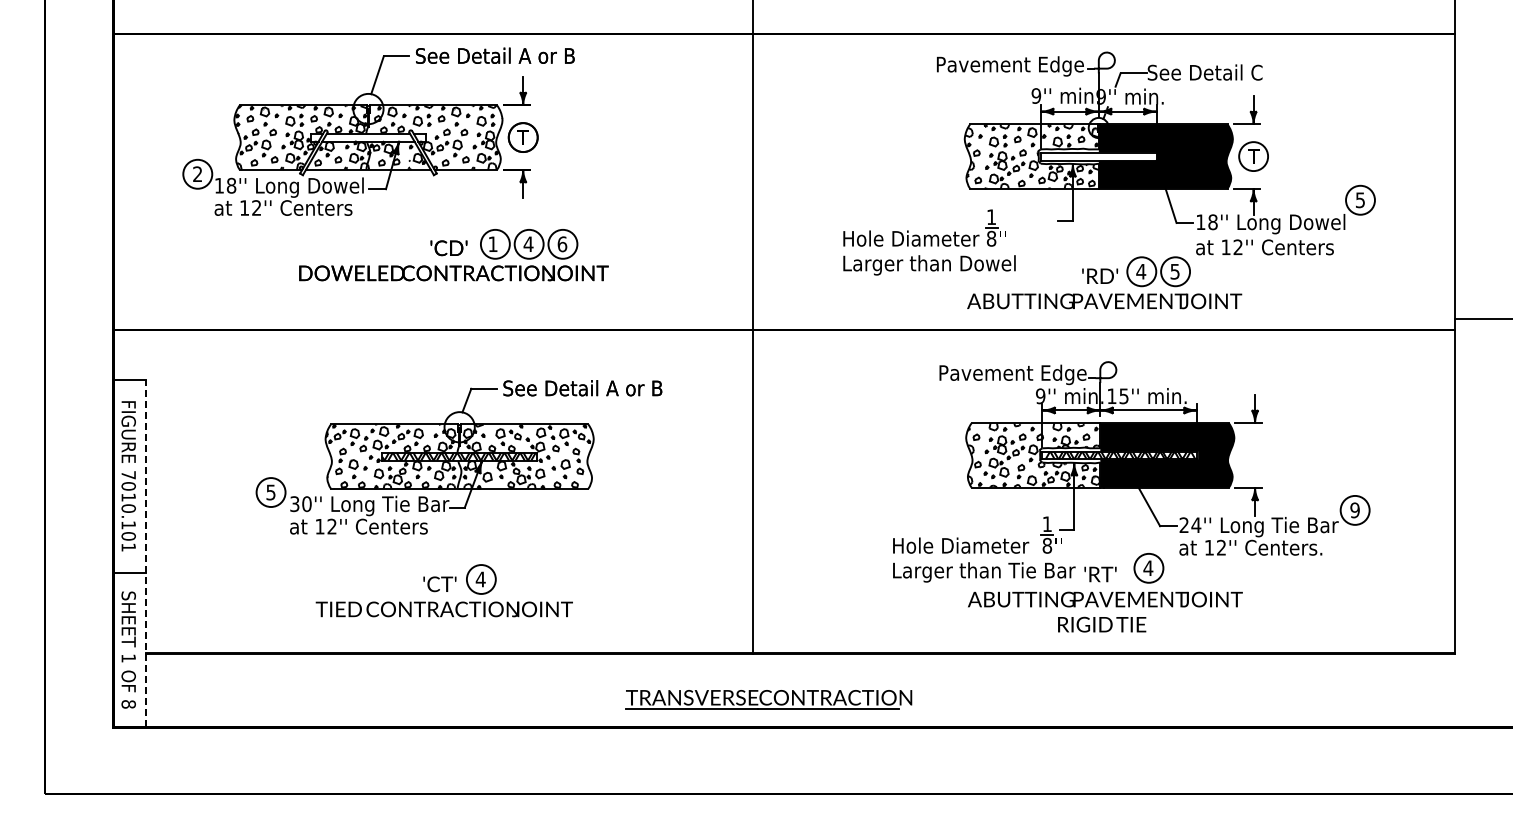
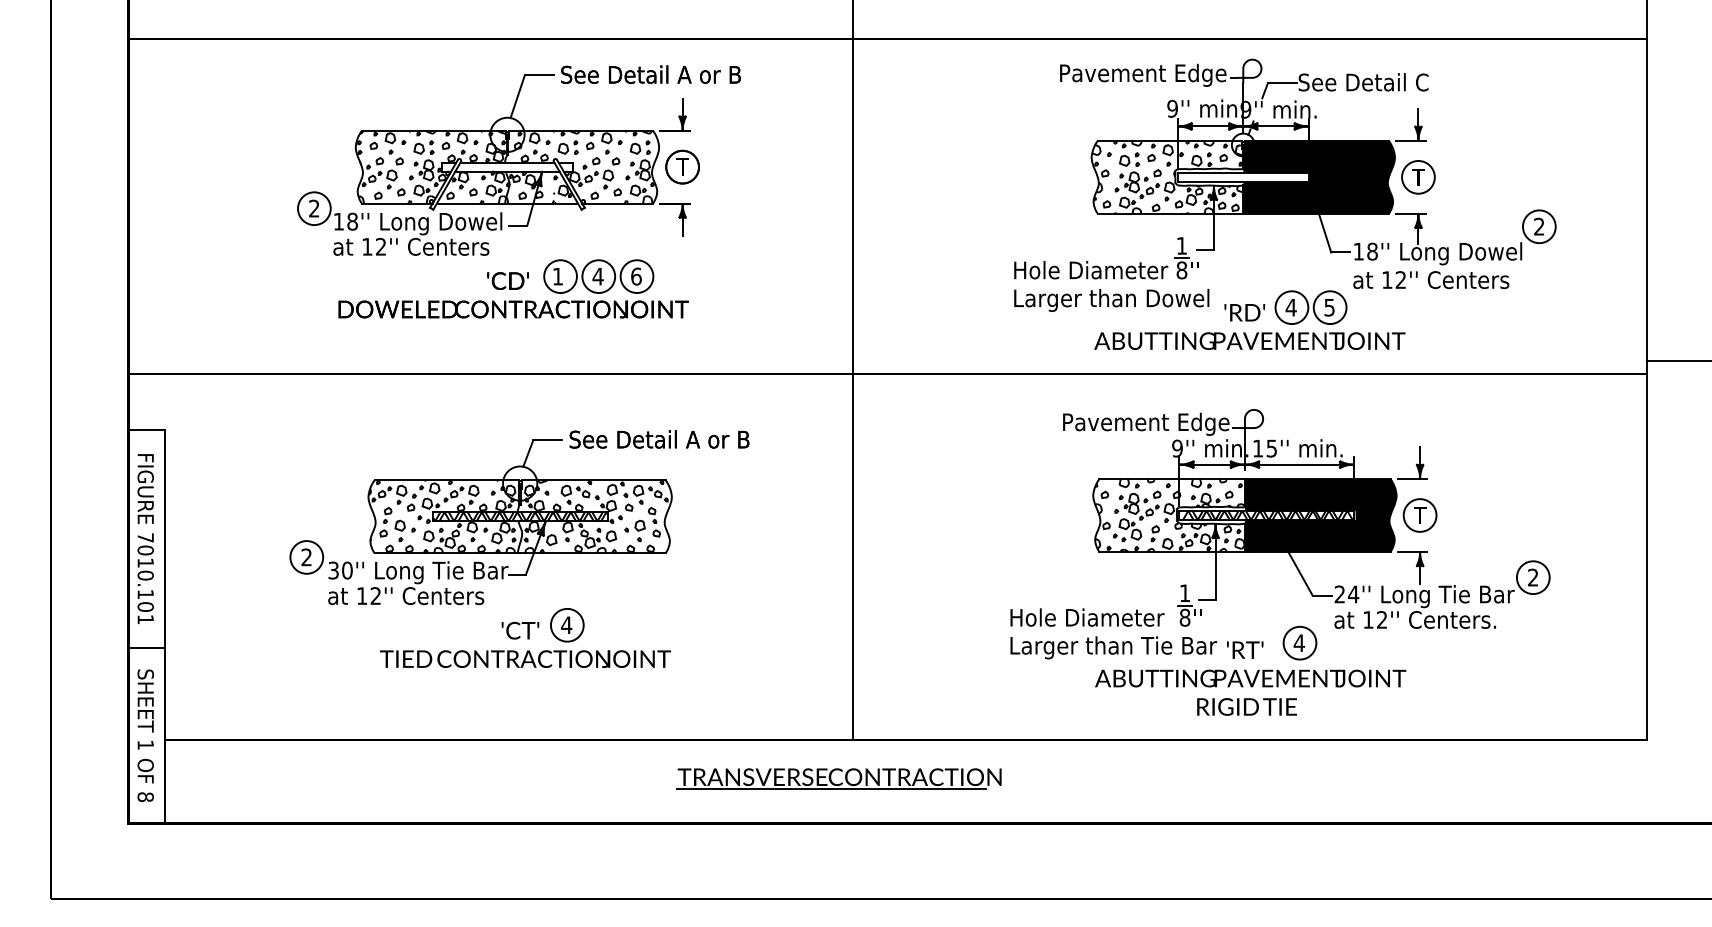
part: (378, 131) -> (518, 160), moved
text: (1359, 200) -> (1538, 227), 5 -> 2
part: (929, 242) -> (1111, 274), moved
part: (1254, 455) -> (1419, 515), added
text: (270, 492) -> (306, 557), 5 -> 2
text: (1354, 510) -> (1532, 577), 9 -> 2
line: (146, 553) -> (165, 626), dashed -> solid
part: (443, 590) -> (524, 637), moved
part: (768, 699) -> (839, 779), moved

